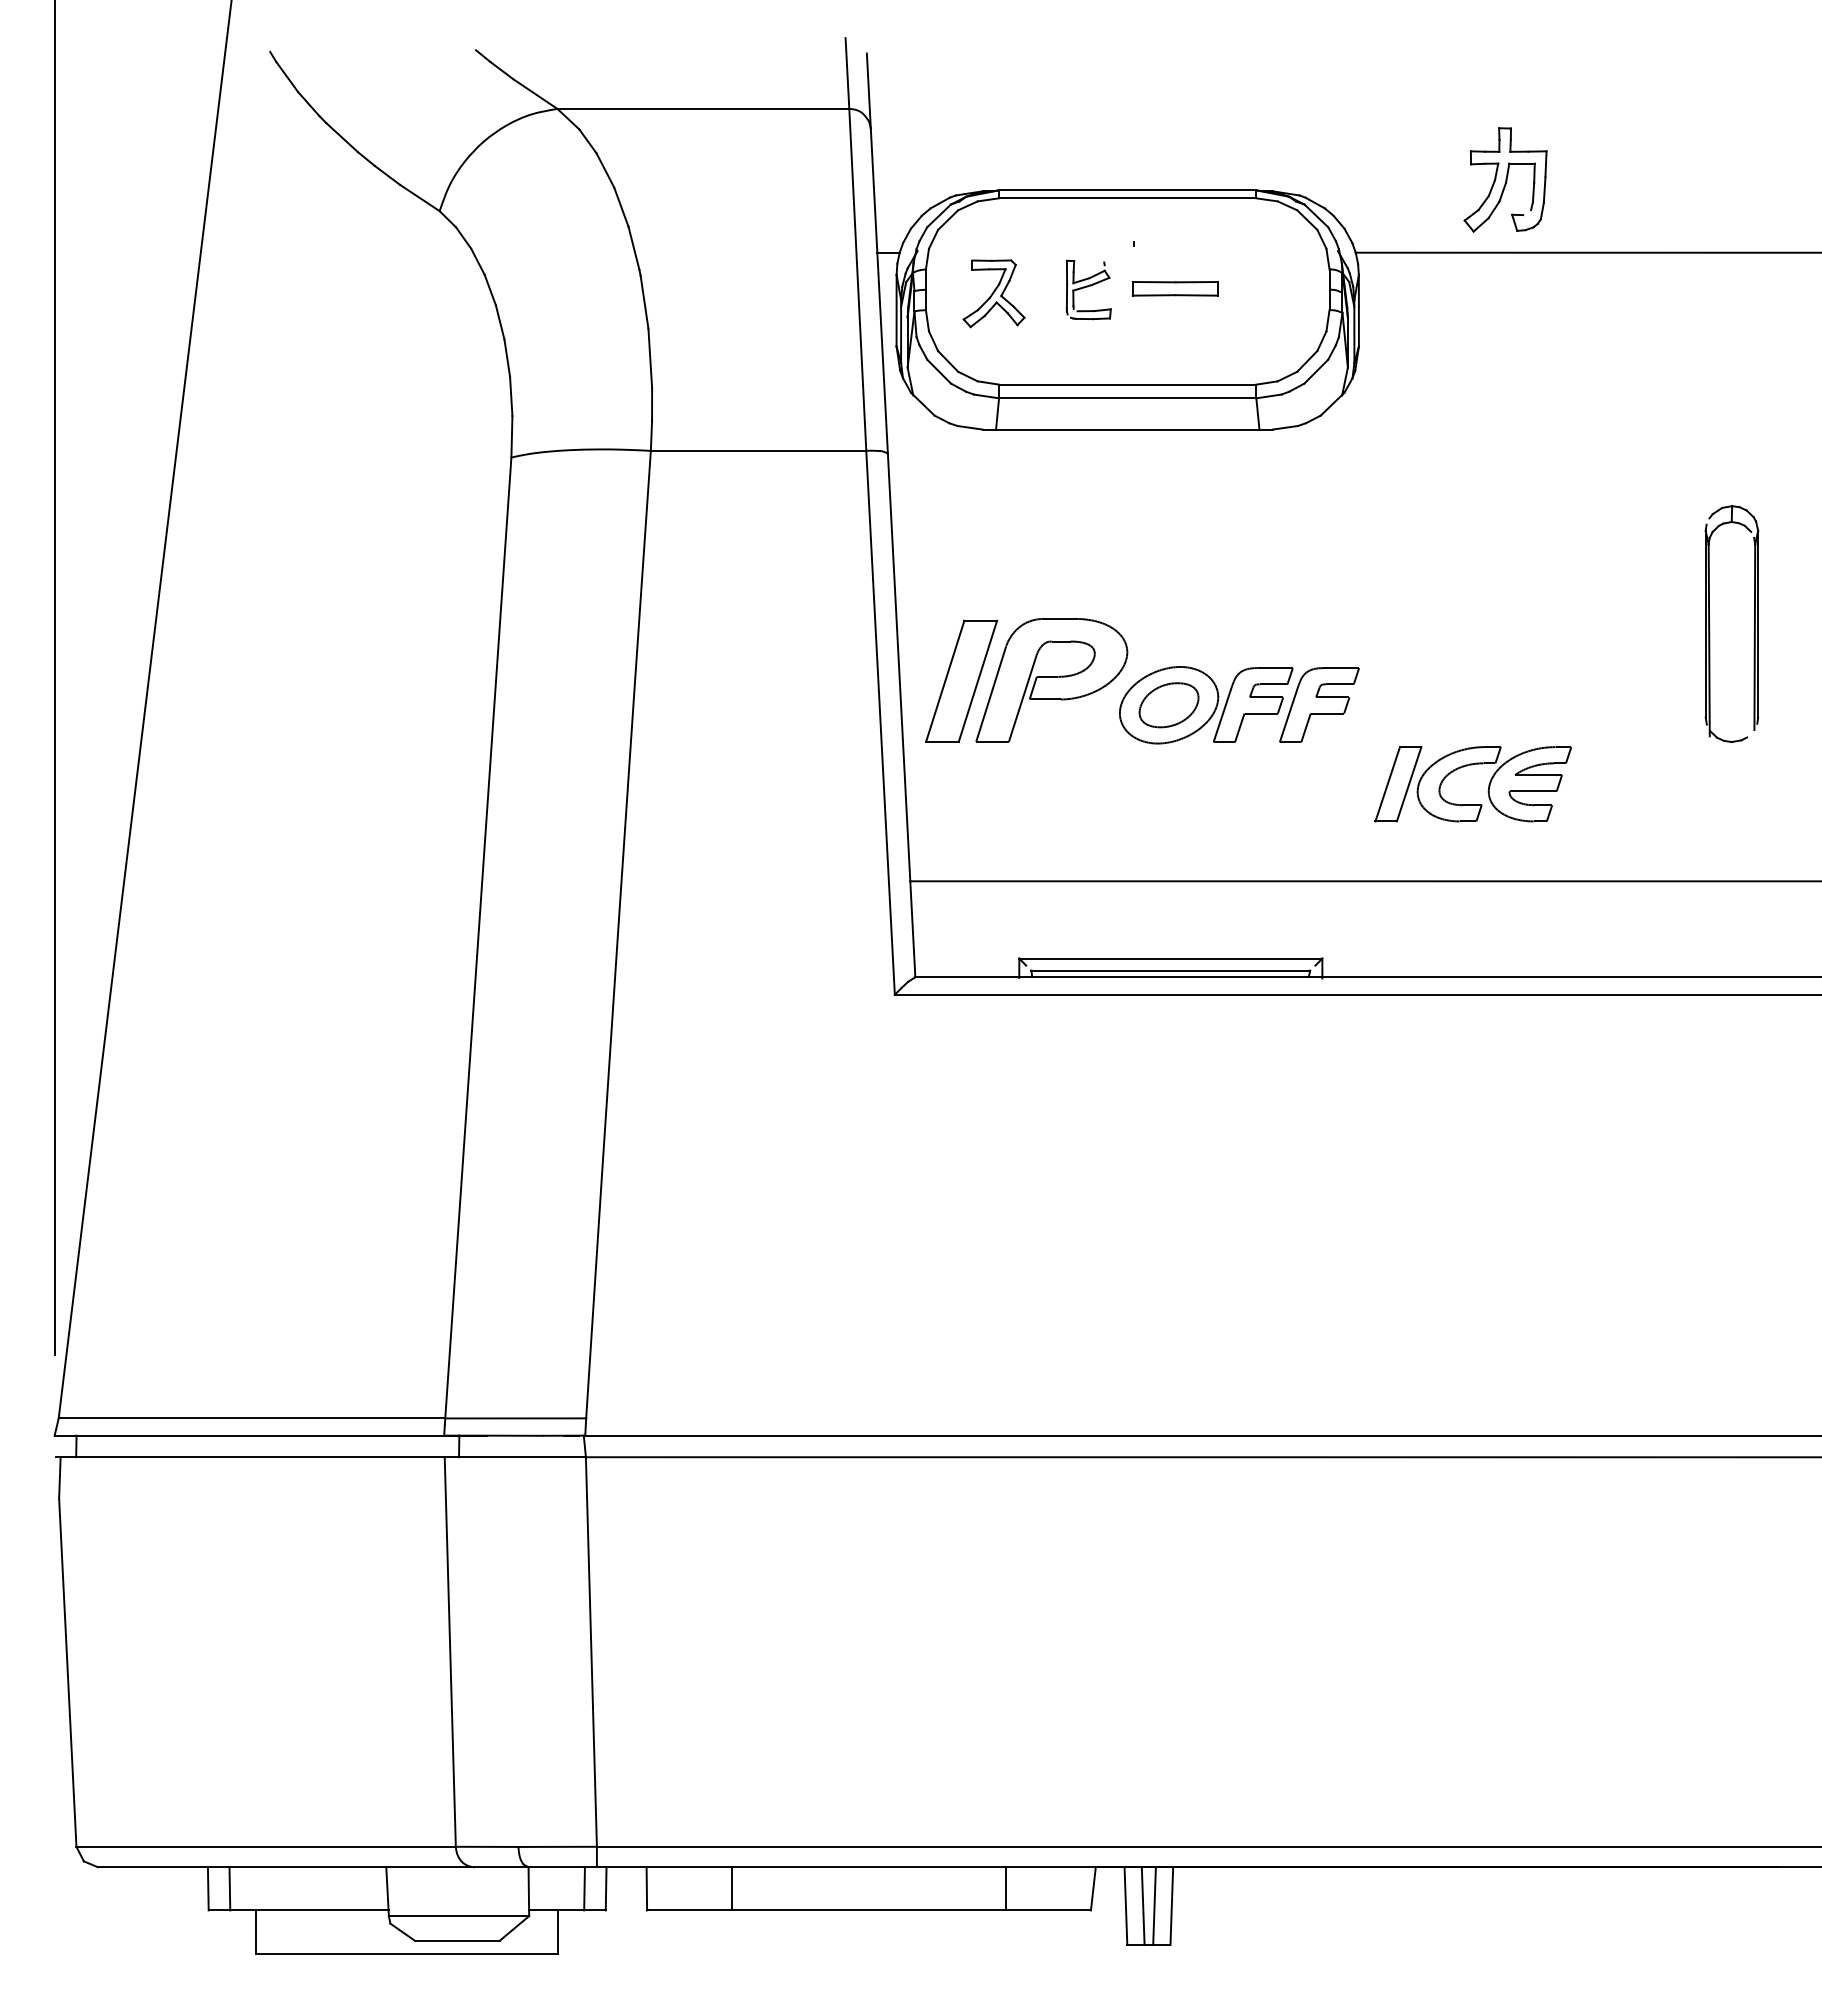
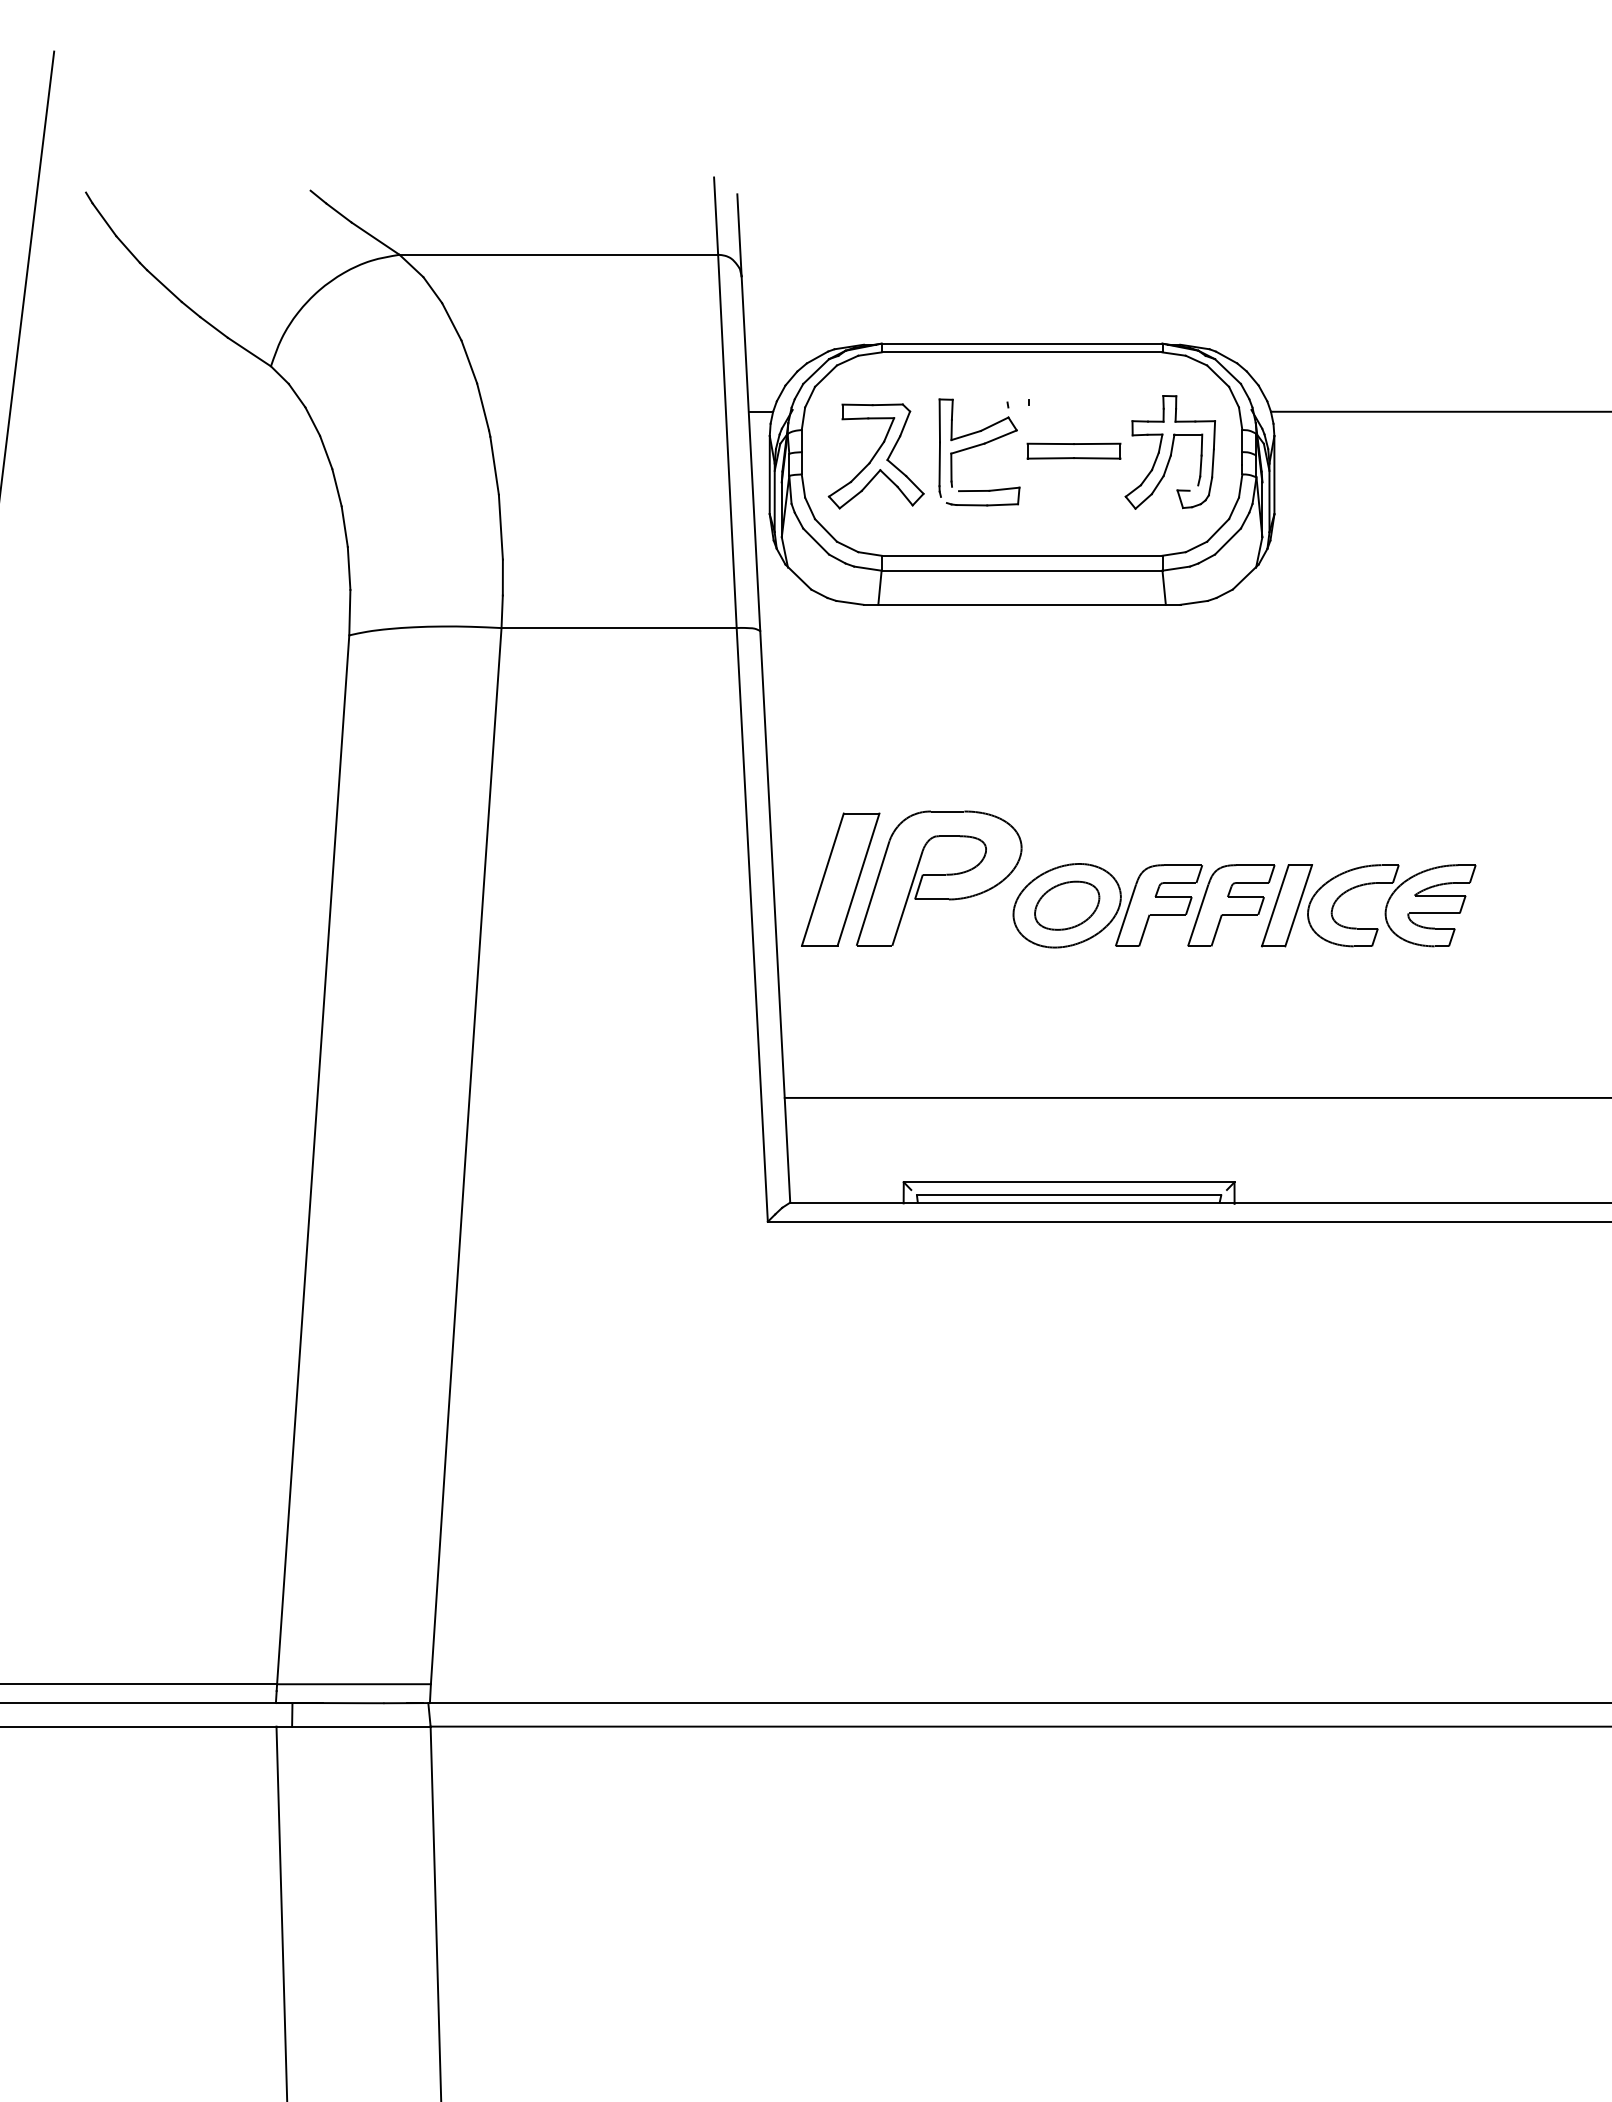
part: (1505, 179) -> (1170, 451), moved
part: (1088, 289) -> (979, 451), size x1.67
part: (993, 293) -> (875, 456), size x1.43
part: (1488, 784) -> (1385, 906), moved

